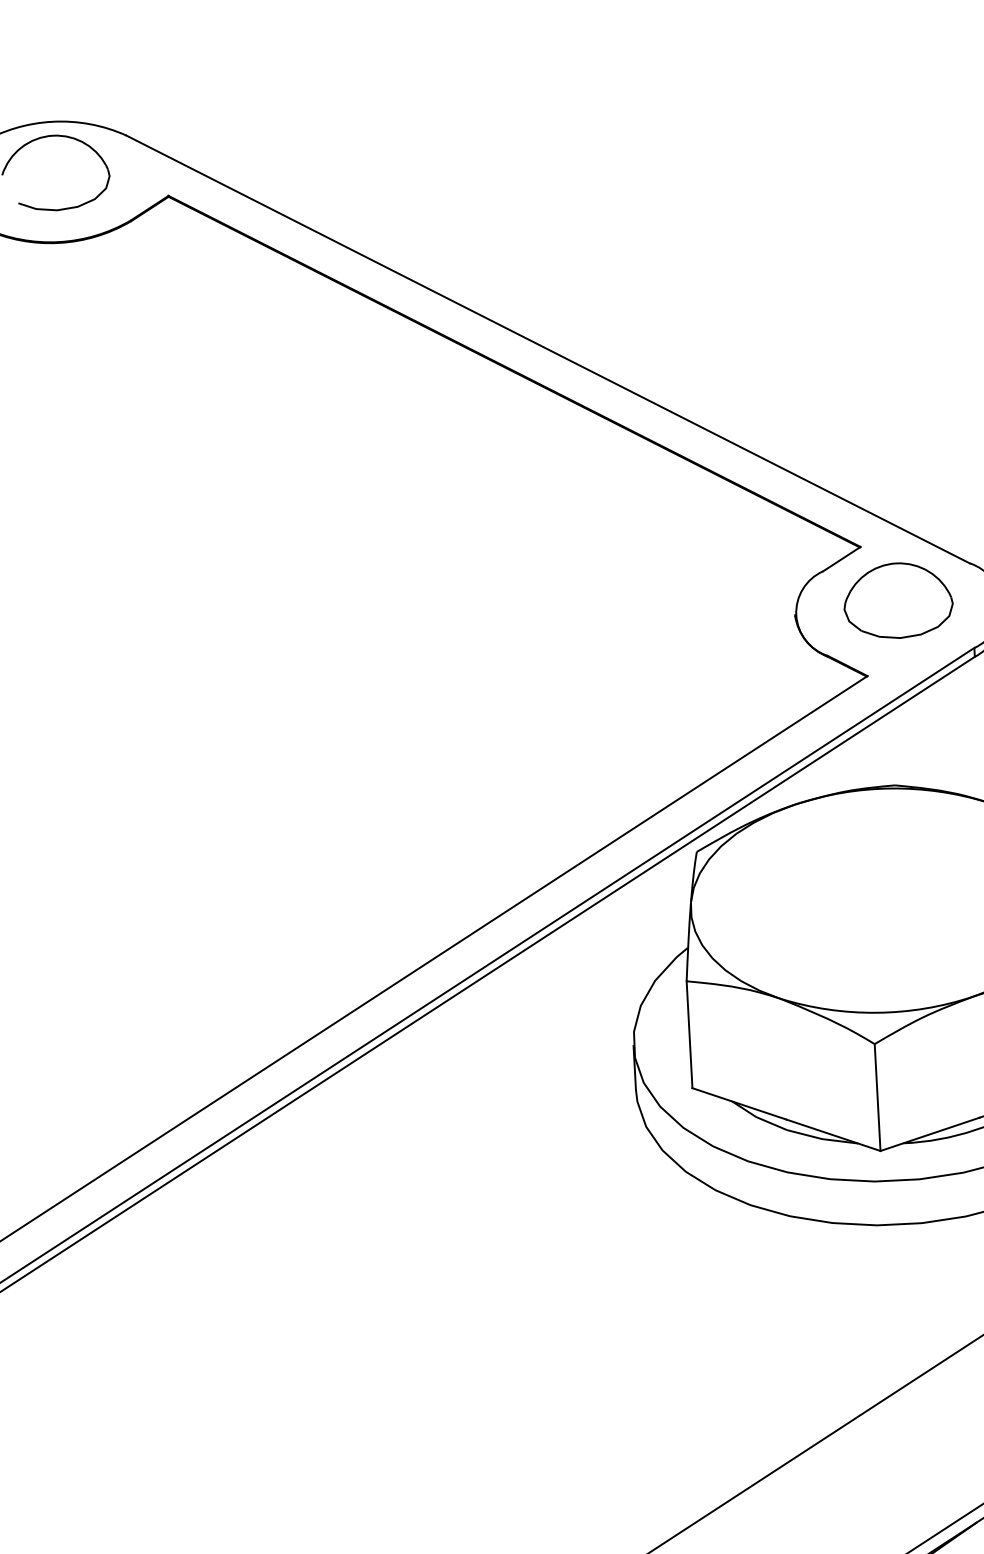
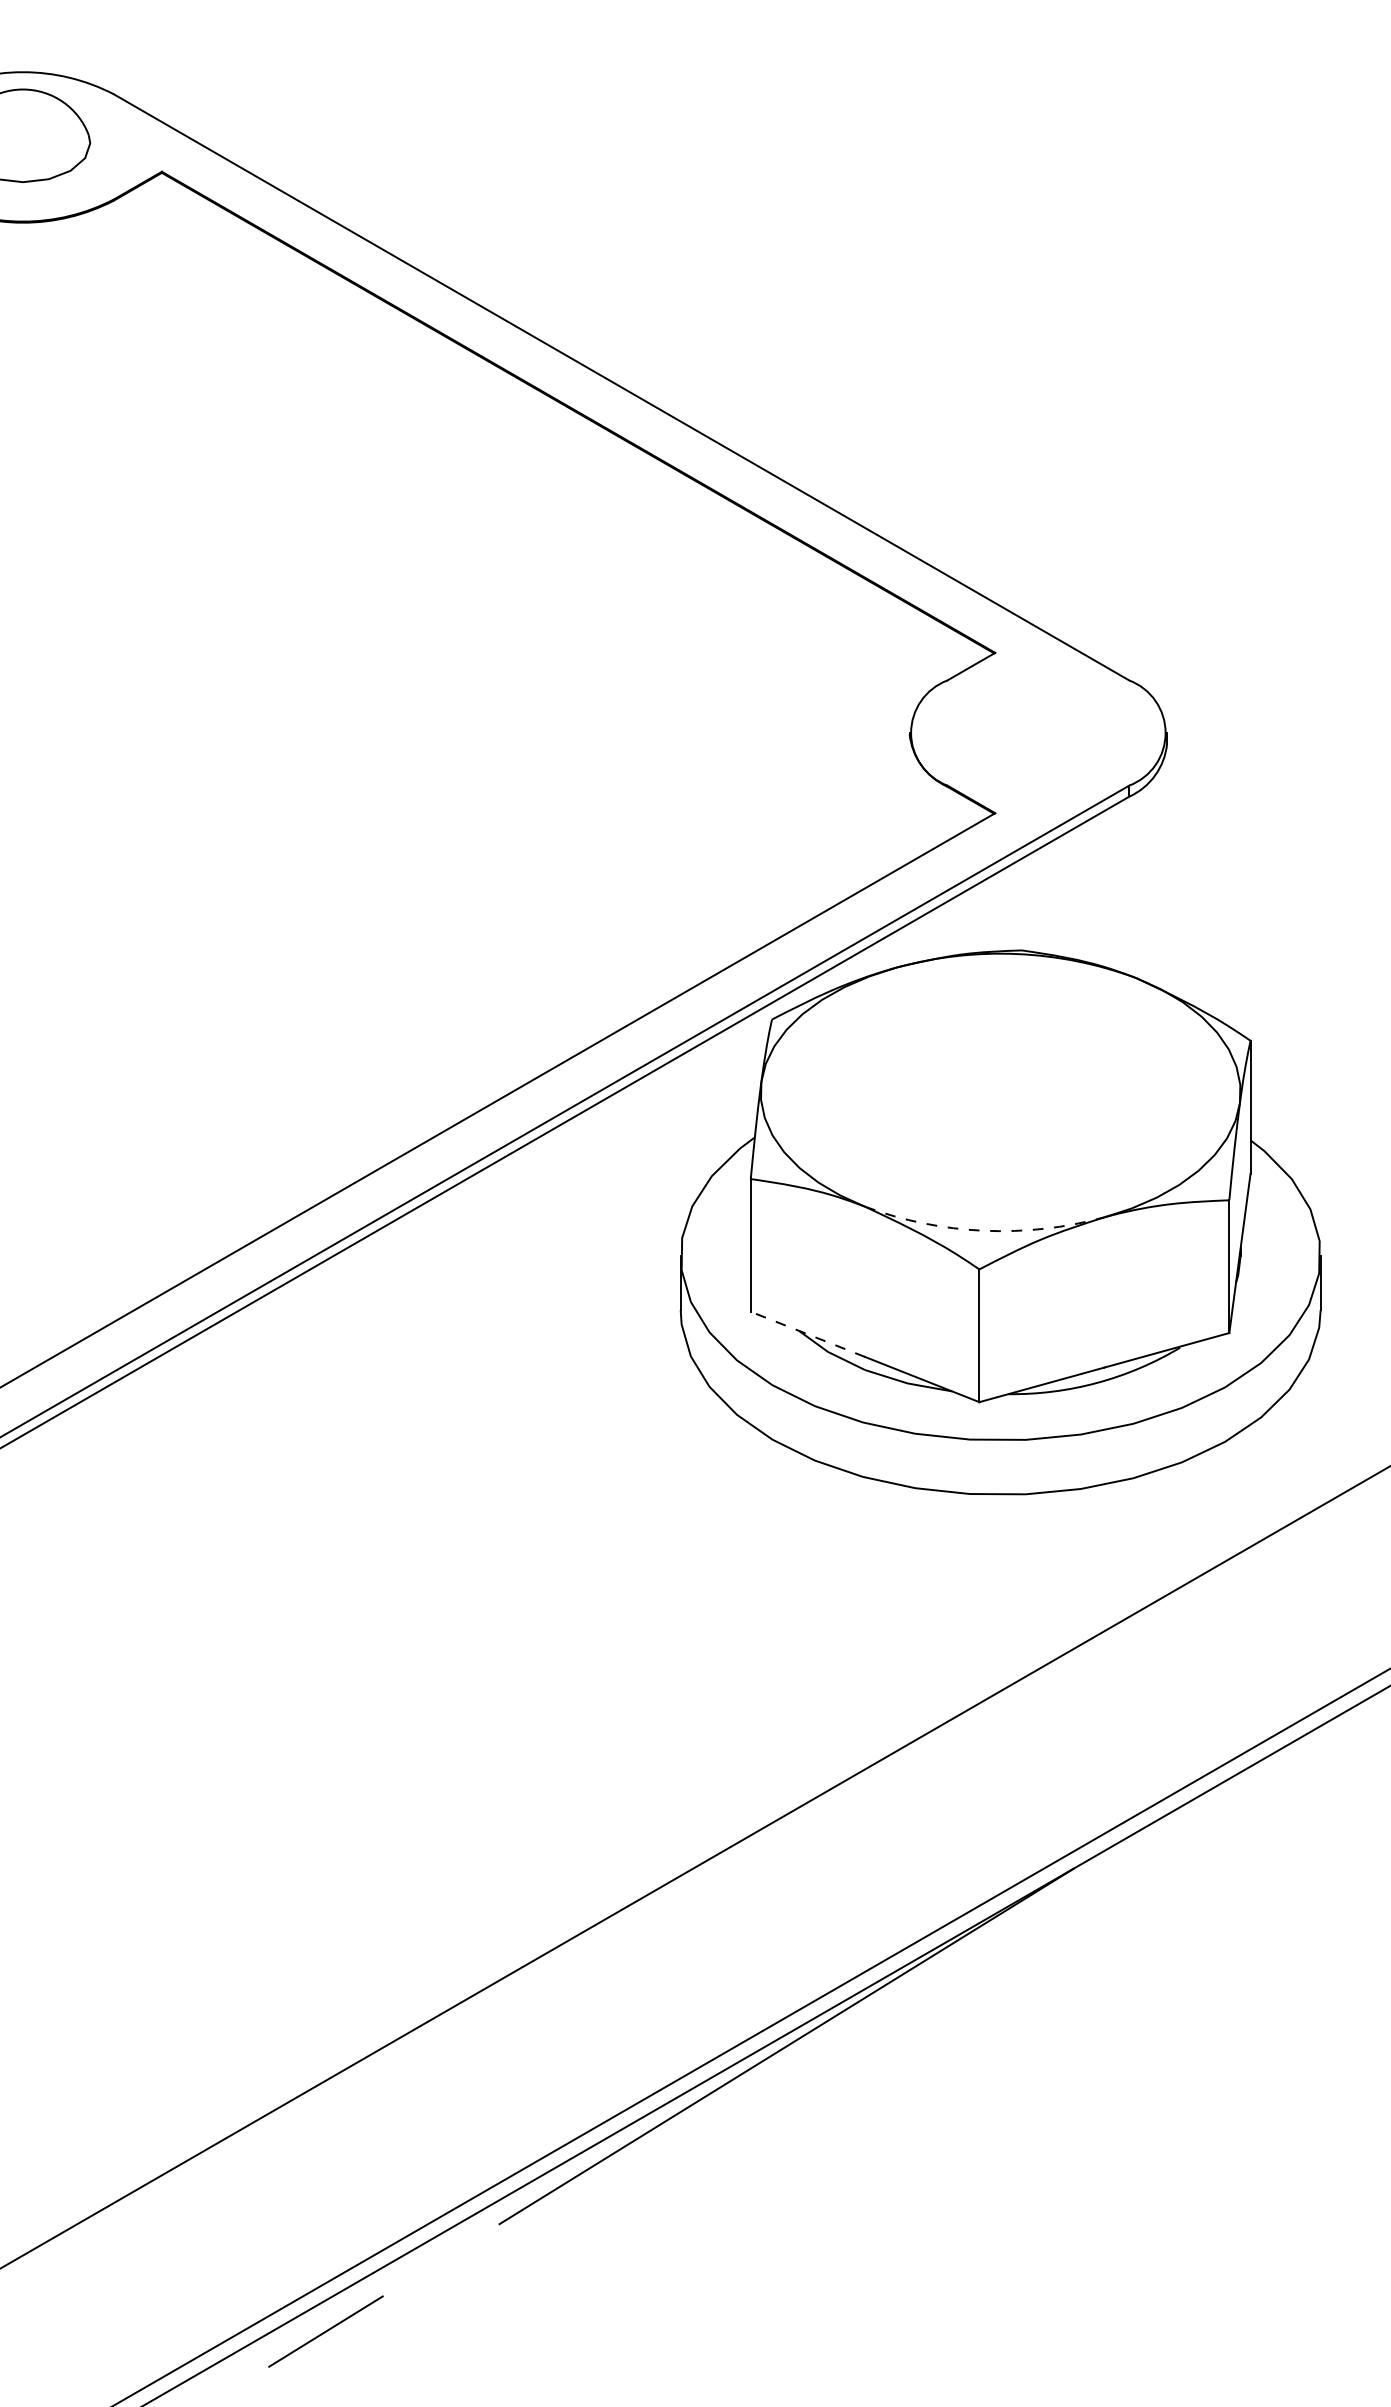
part: (898, 600) -> (1038, 721), removed
arc: (876, 1012) -> (983, 1230), solid -> dashed
line: (739, 1104) -> (807, 1334), solid -> dashed

